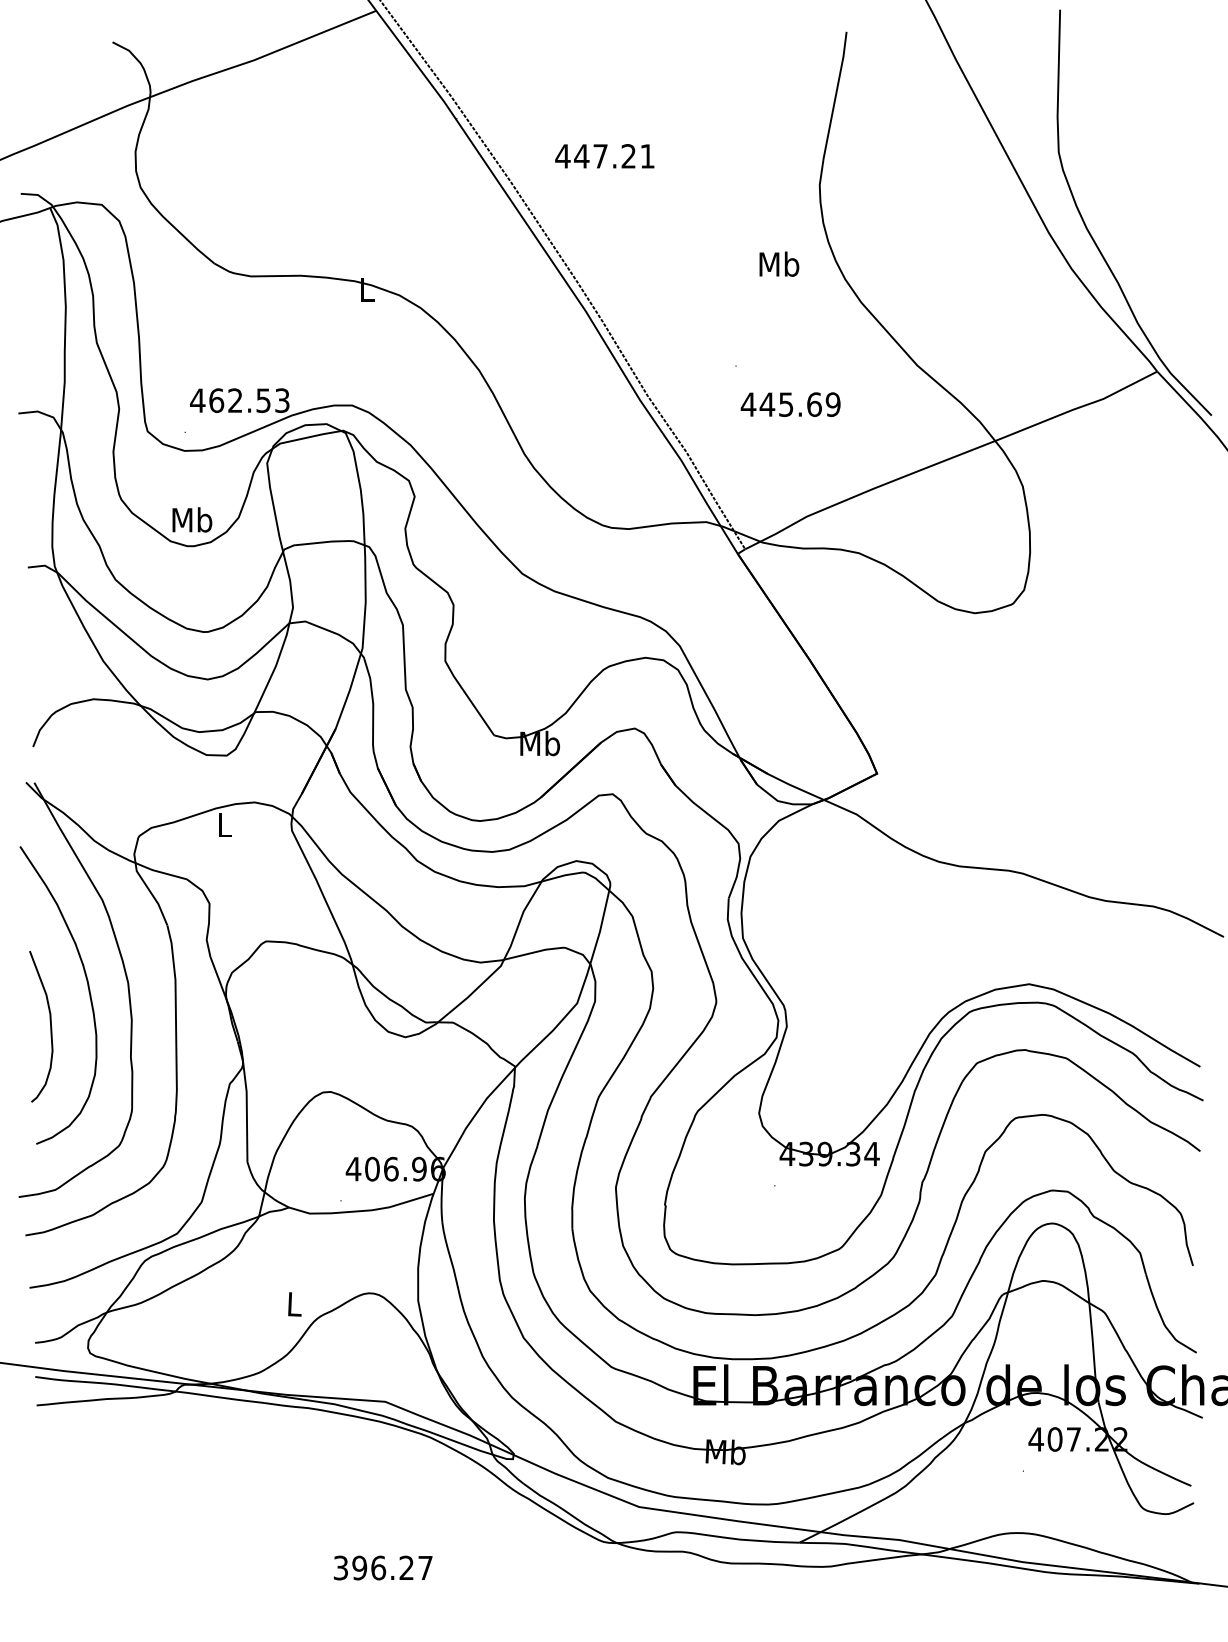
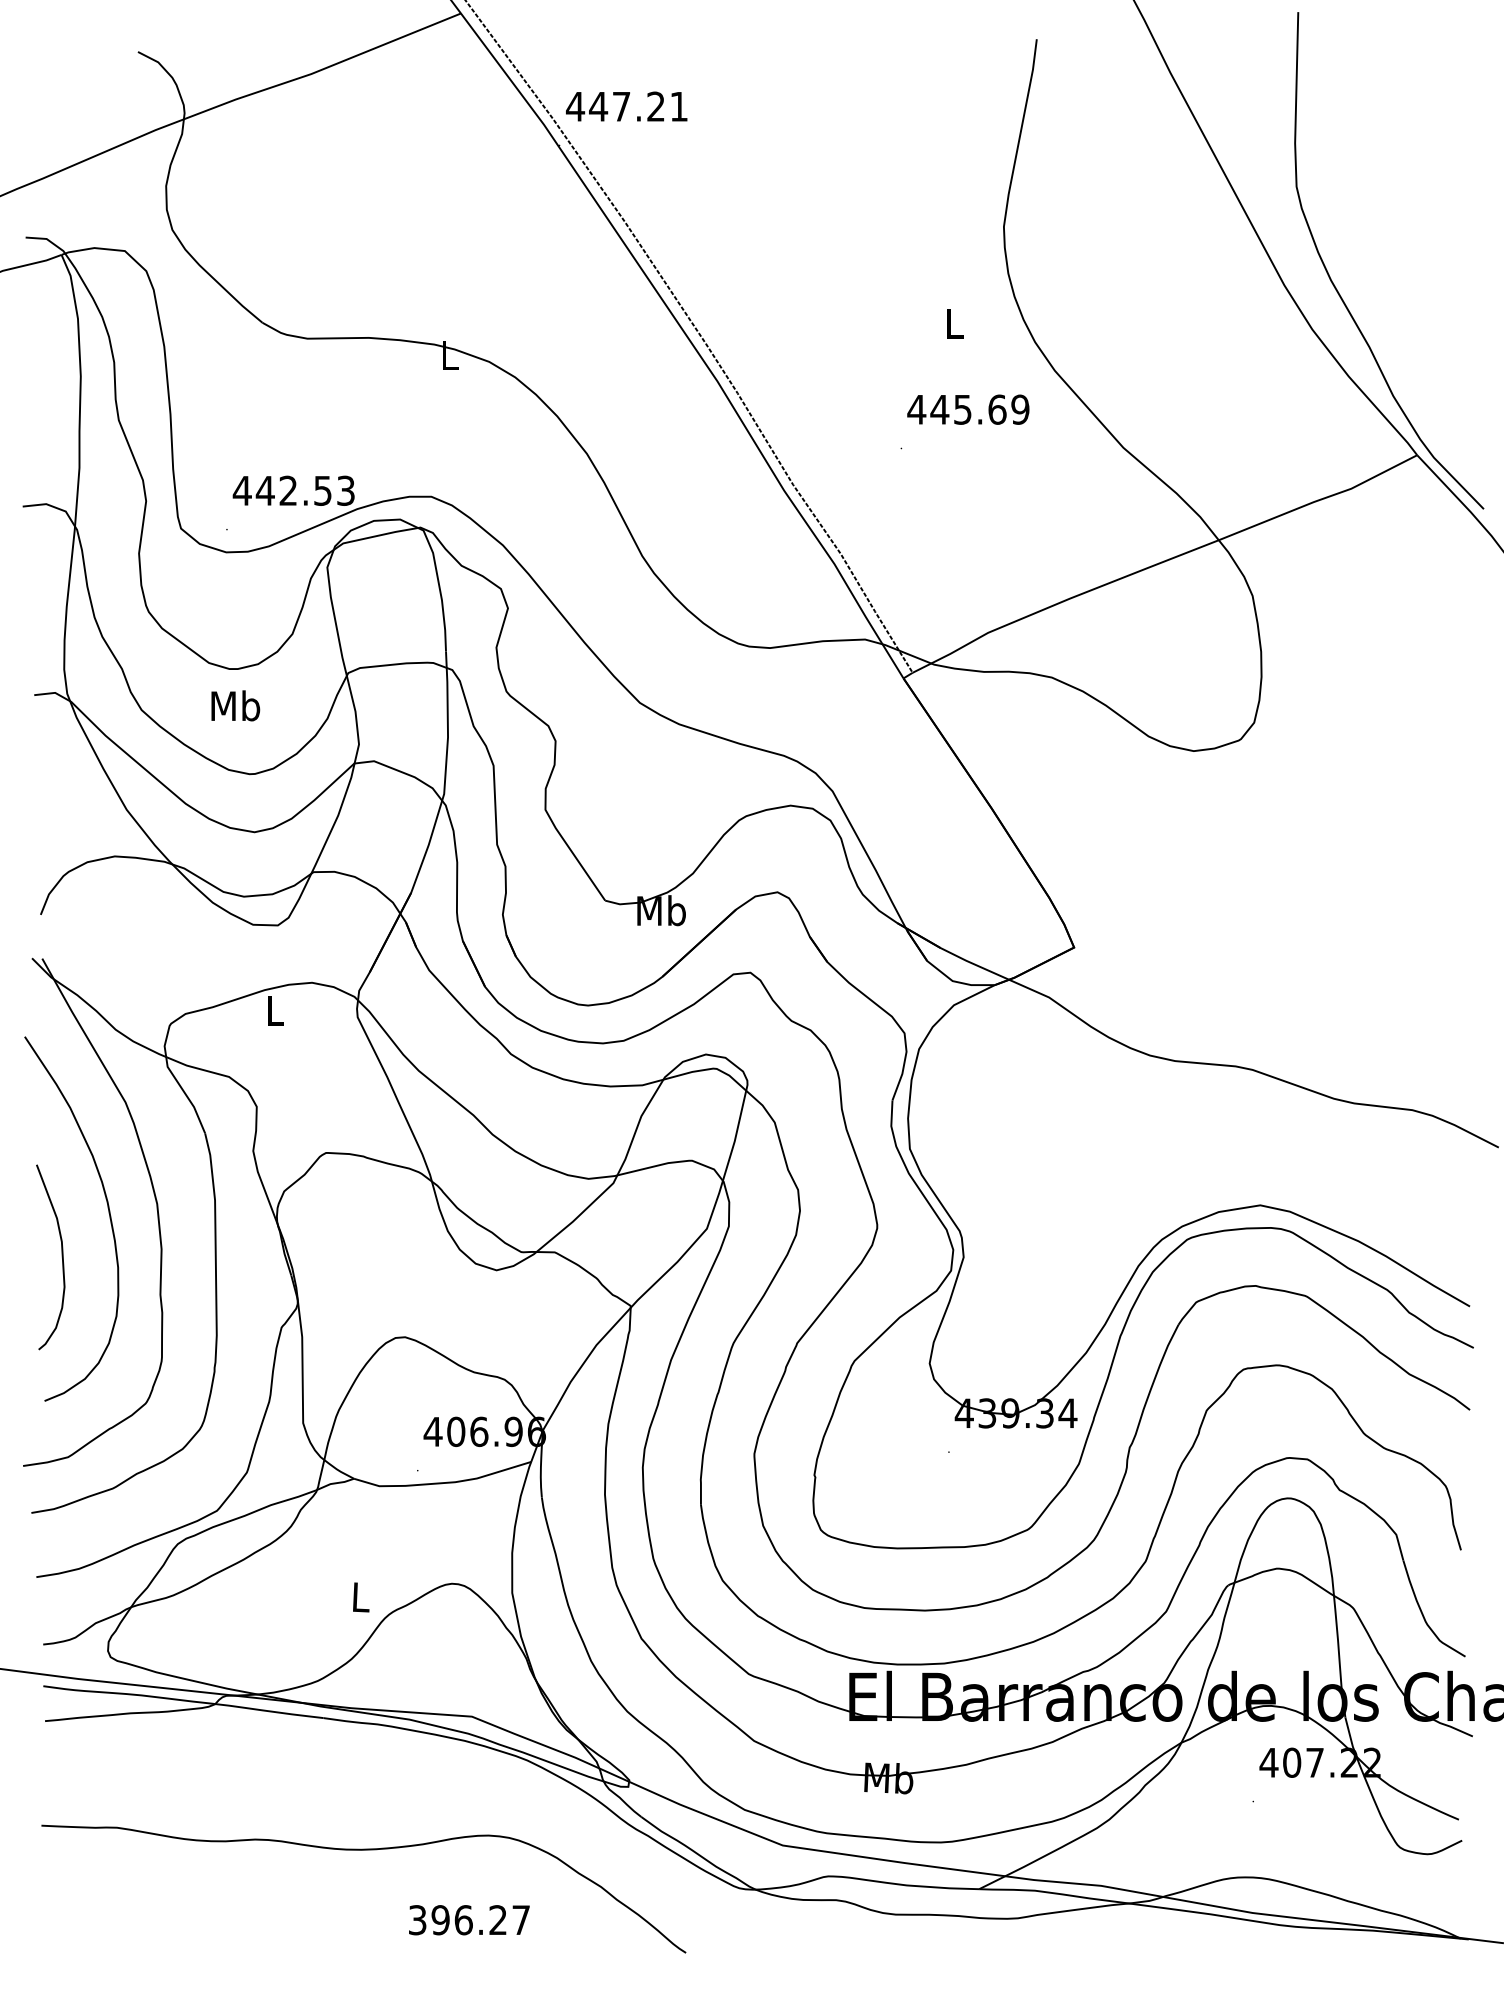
text: (604, 156) -> (626, 106), moved
text: (779, 264) -> (954, 323), Mb -> L
text: (215, 400) -> (264, 490), 462.53 -> 442.53
text: (790, 404) -> (968, 409), moved
text: (192, 519) -> (235, 705), moved
curve: (296, 1511) -> (363, 1850), added

